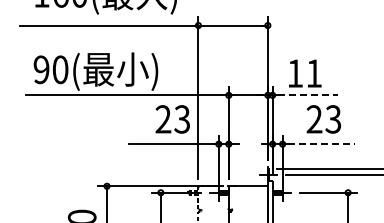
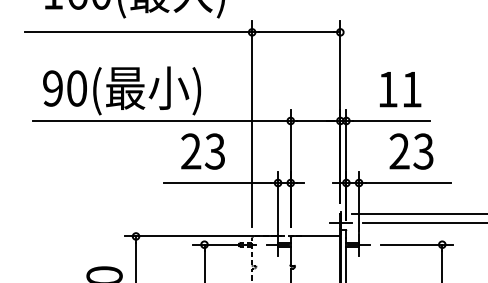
text: (305, 73) -> (400, 89), moved
line: (308, 95) -> (391, 121), dashed -> solid
text: (172, 119) -> (202, 151), moved
line: (321, 144) -> (408, 183), dashed -> solid

